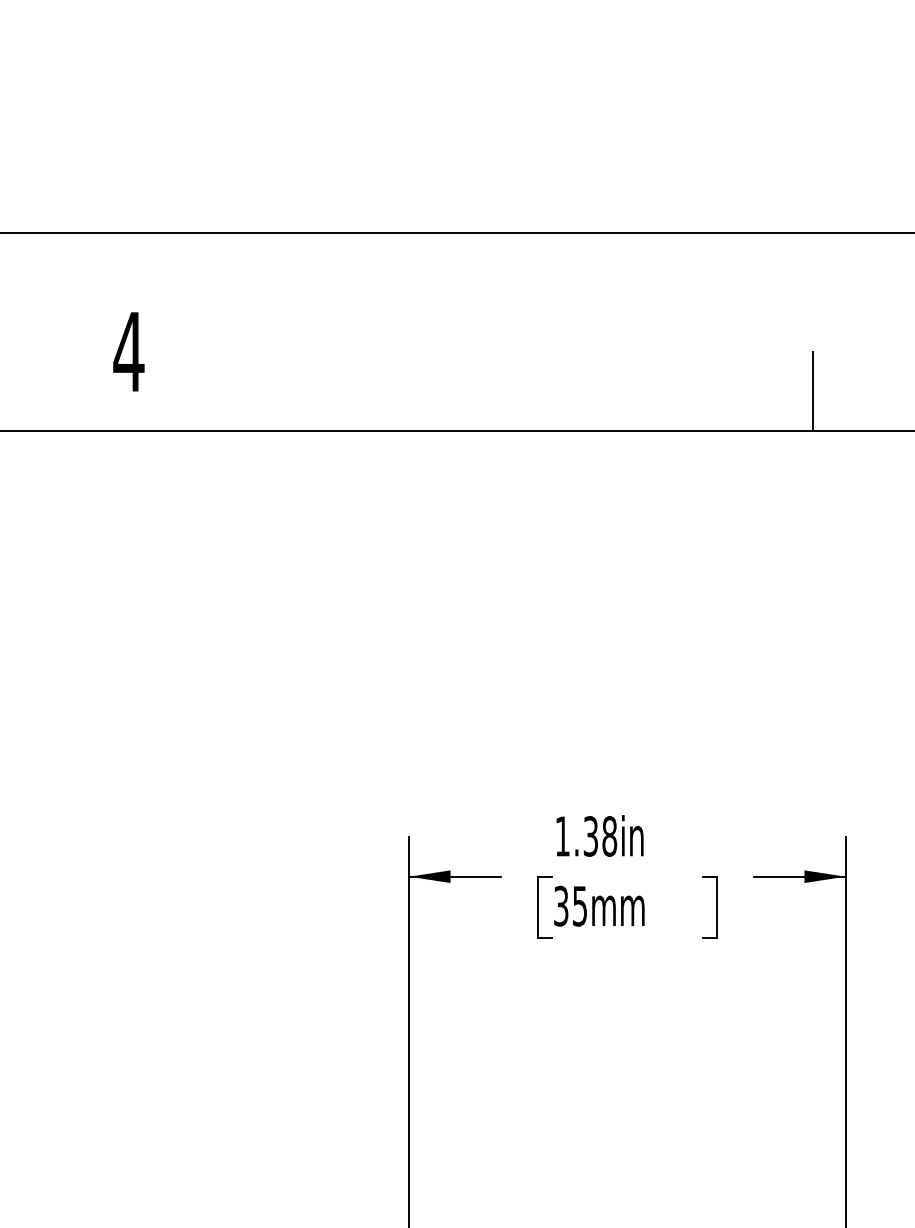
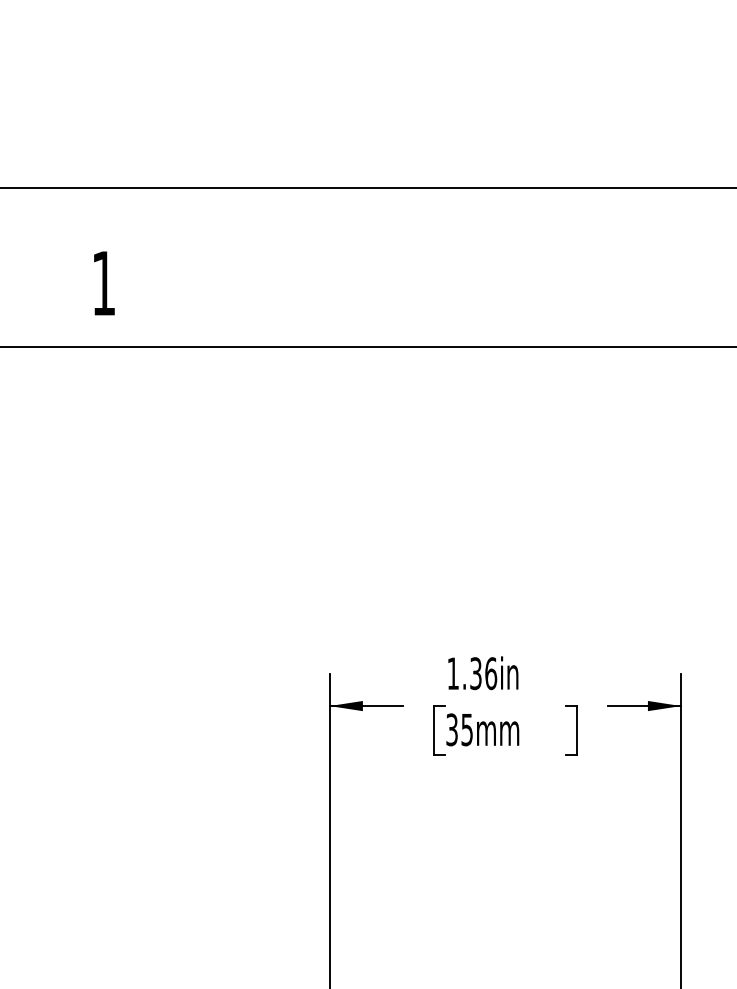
text: (128, 352) -> (103, 283), 4 -> 1
line: (812, 391) -> (654, 315), removed
text: (610, 836) -> (491, 673), 1.38in -> 1.36in

